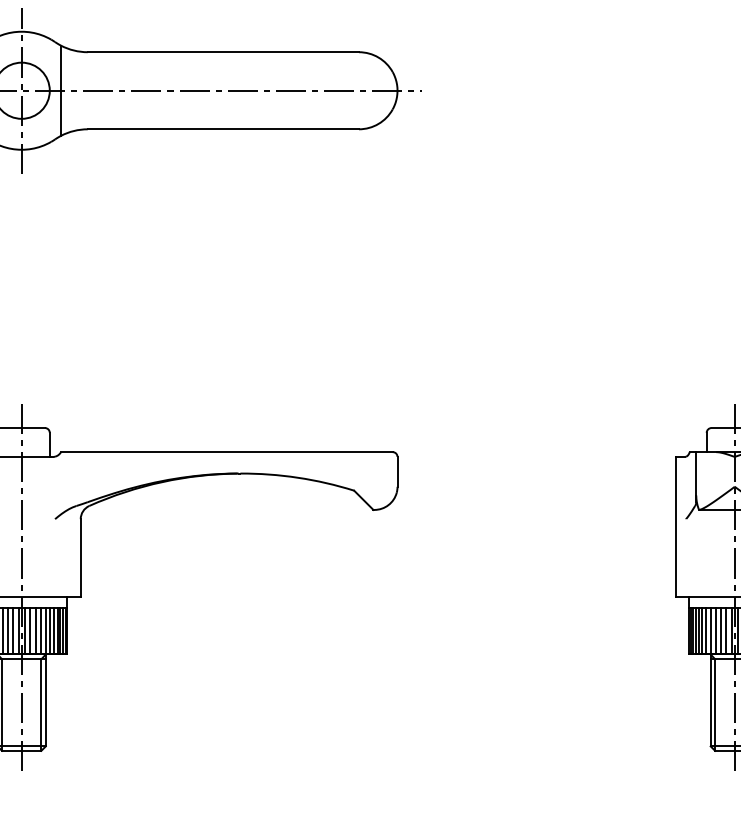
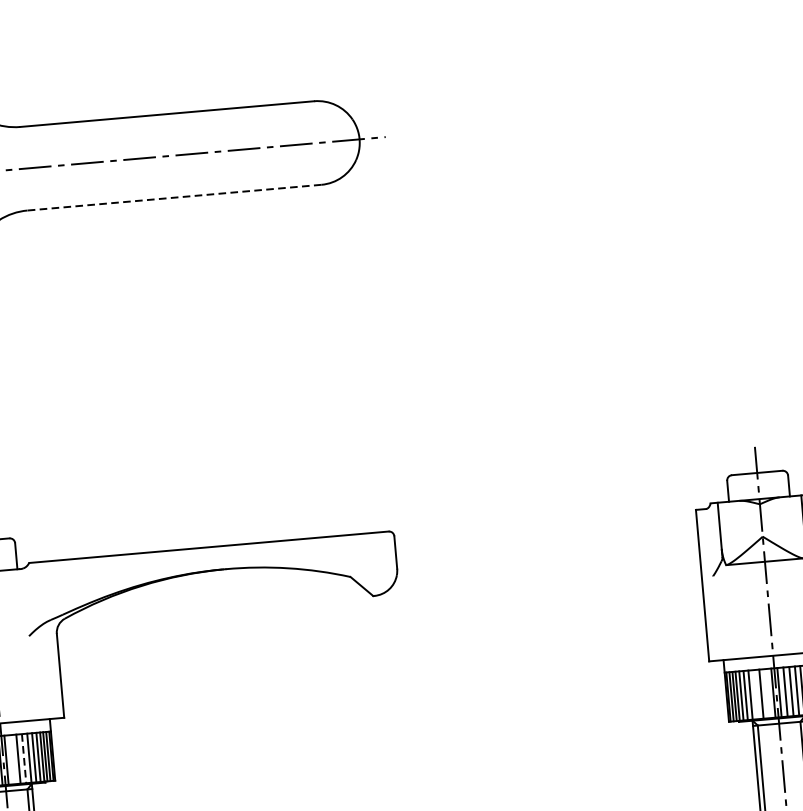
line: (223, 129) -> (174, 197), solid -> dashed
line: (30, 630) -> (12, 759), removed
line: (40, 630) -> (23, 758), solid -> dashed
line: (715, 630) -> (755, 694), removed
line: (726, 630) -> (767, 693), removed

